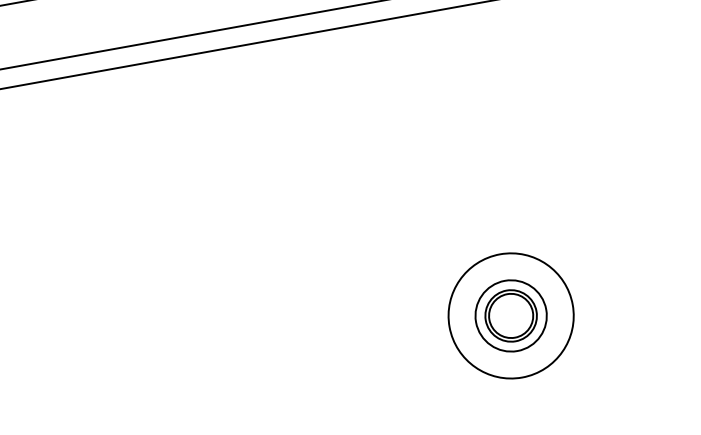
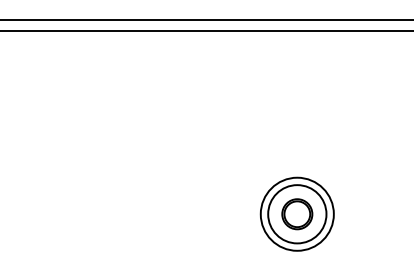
circle: (511, 316) -> (297, 214), size x1.4

